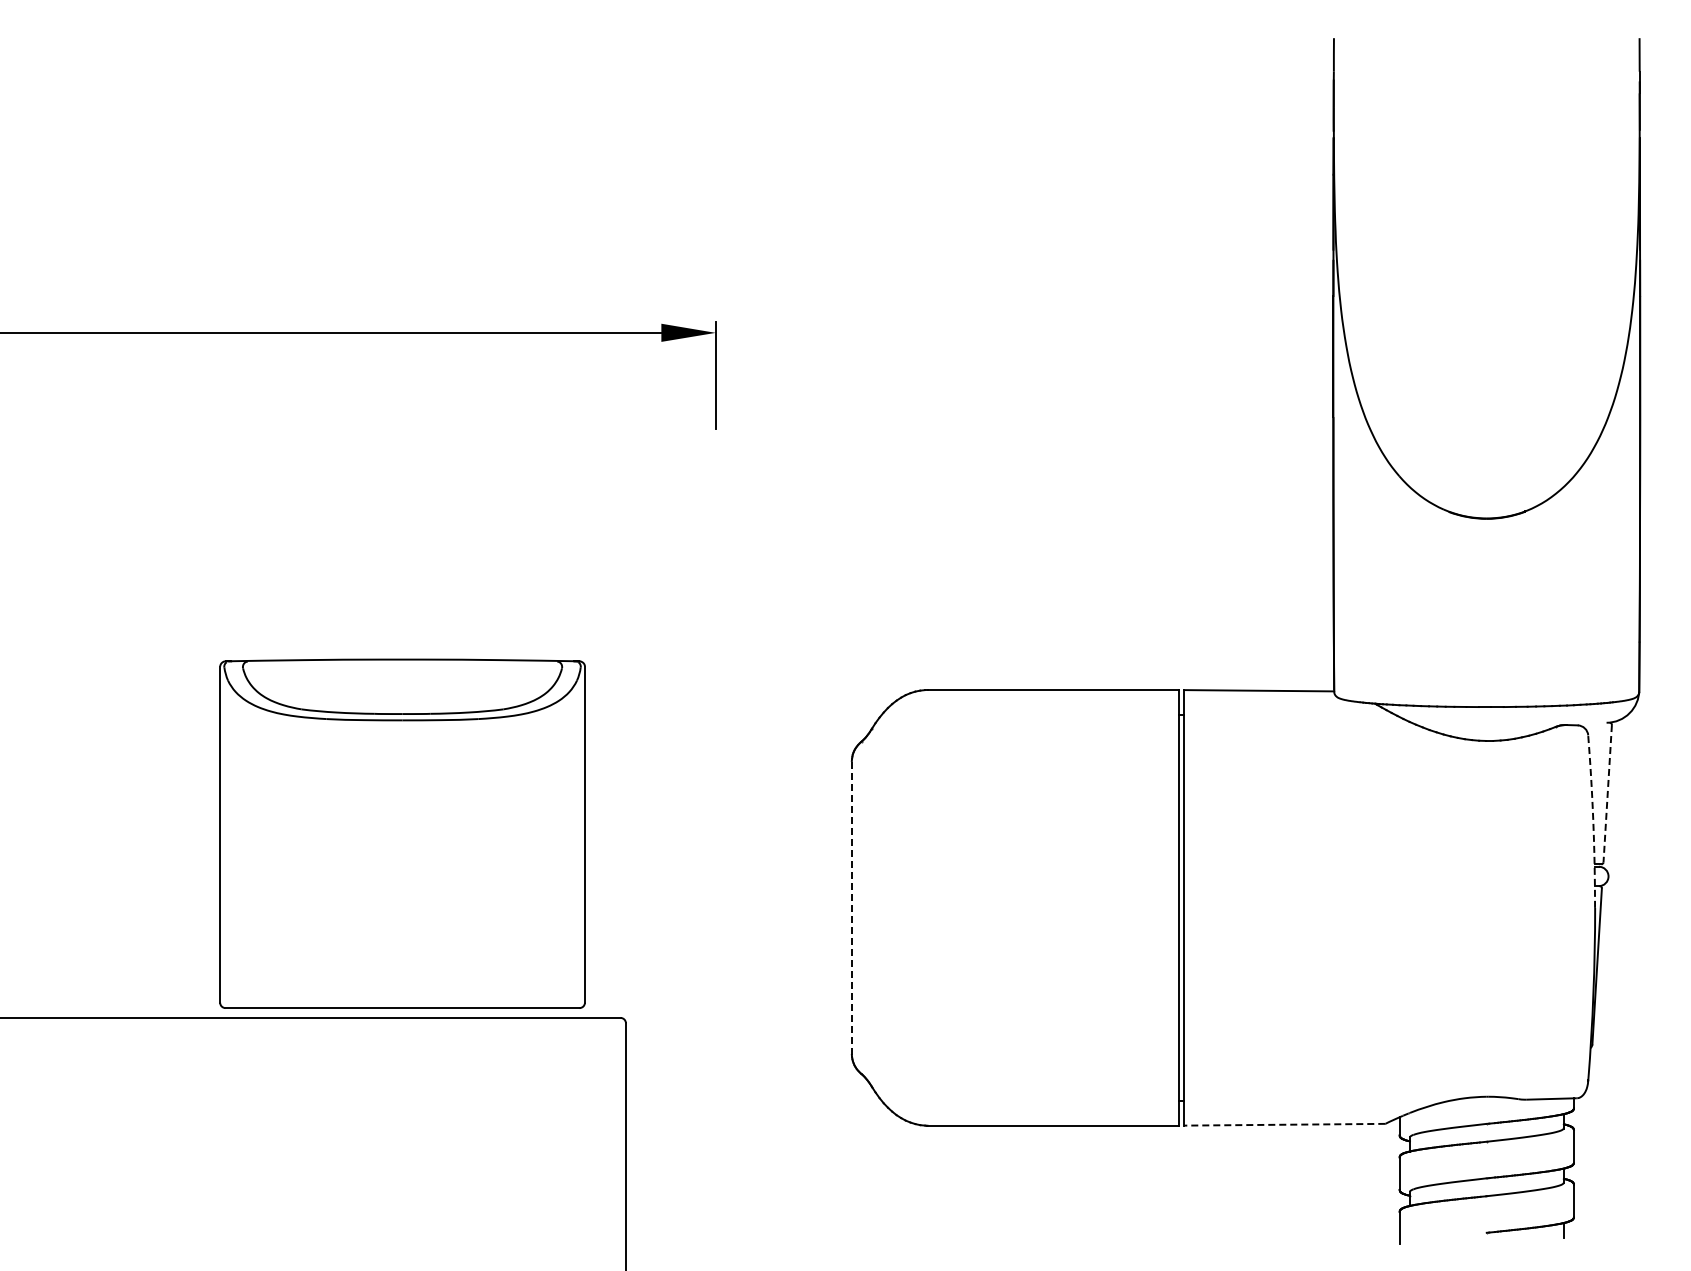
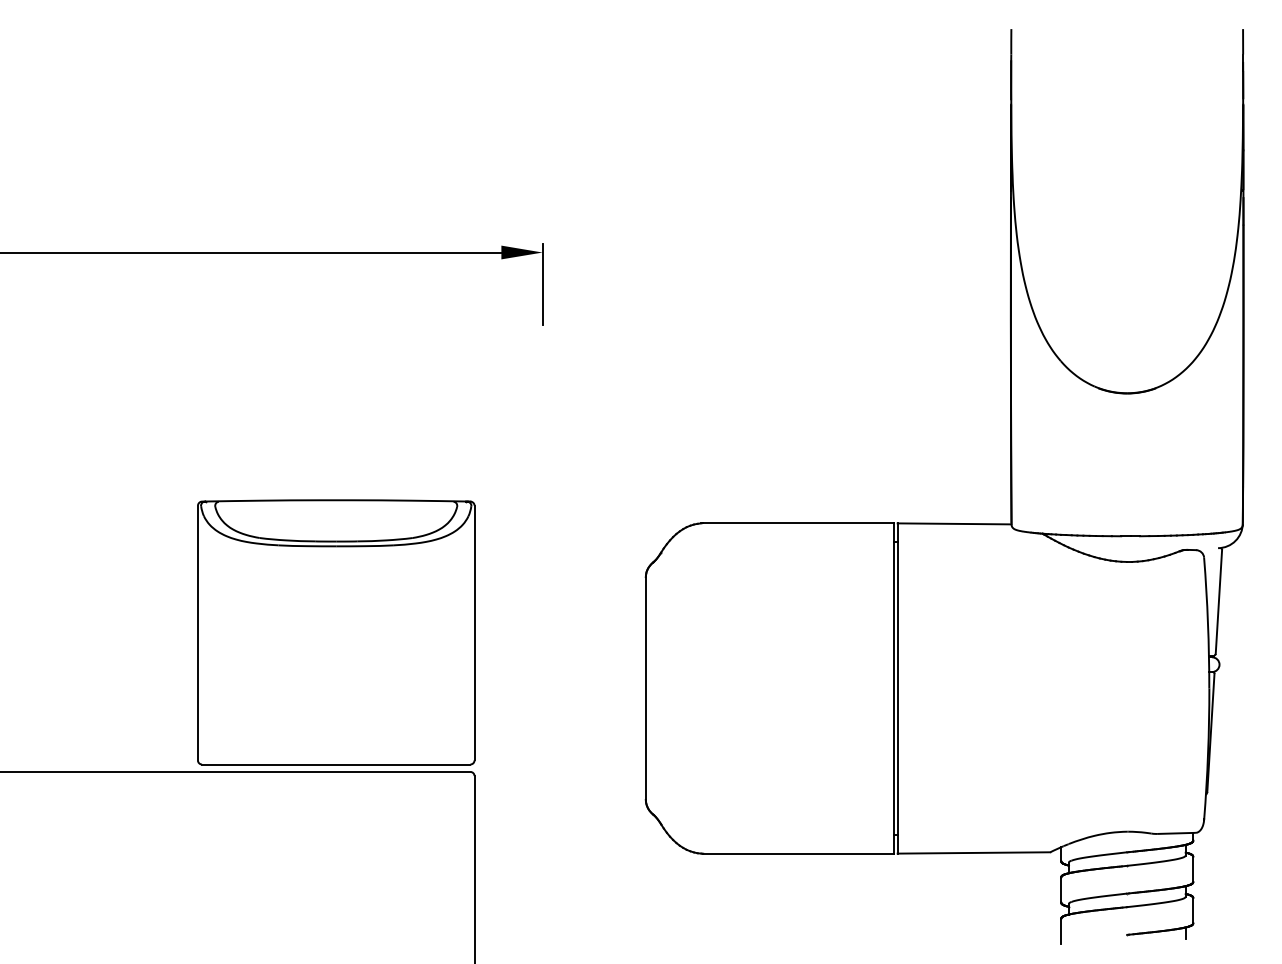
line: (1607, 793) -> (1218, 601), dashed -> solid
arc: (1593, 821) -> (1208, 623), dashed -> solid
part: (402, 833) -> (336, 632), moved
line: (851, 907) -> (645, 688), dashed -> solid
line: (1284, 1124) -> (973, 852), dashed -> solid

